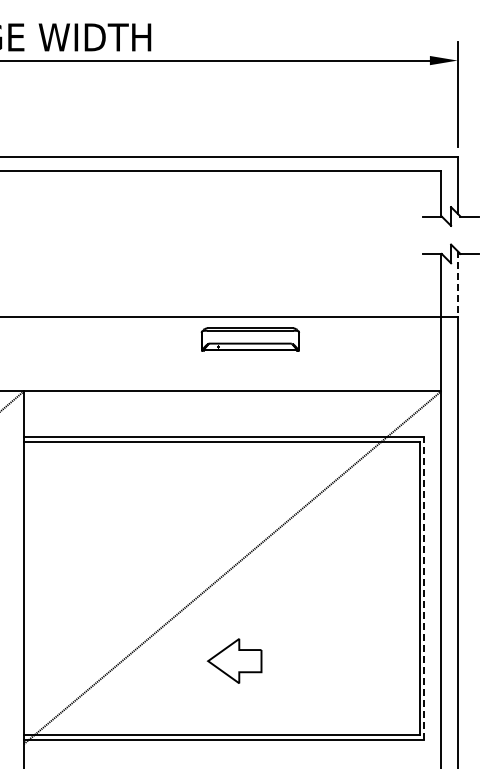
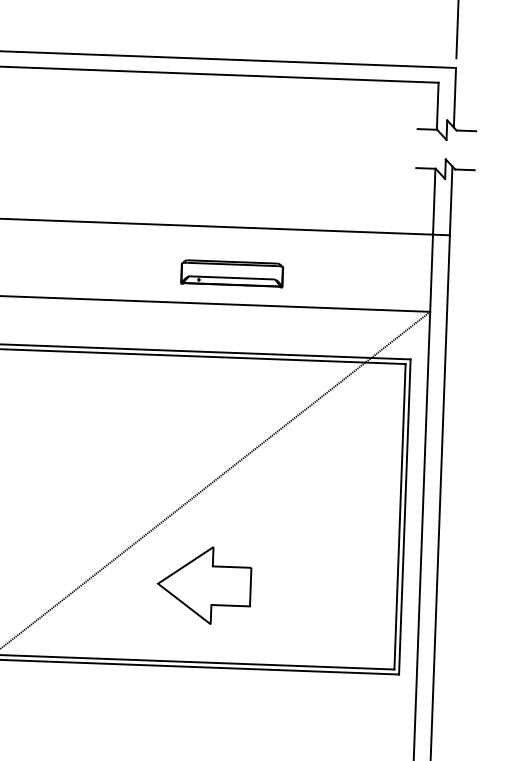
line: (457, 284) -> (450, 201), dashed -> solid
part: (249, 339) -> (231, 273), moved
line: (424, 588) -> (404, 516), dashed -> solid
part: (234, 660) -> (204, 584), size x1.67

